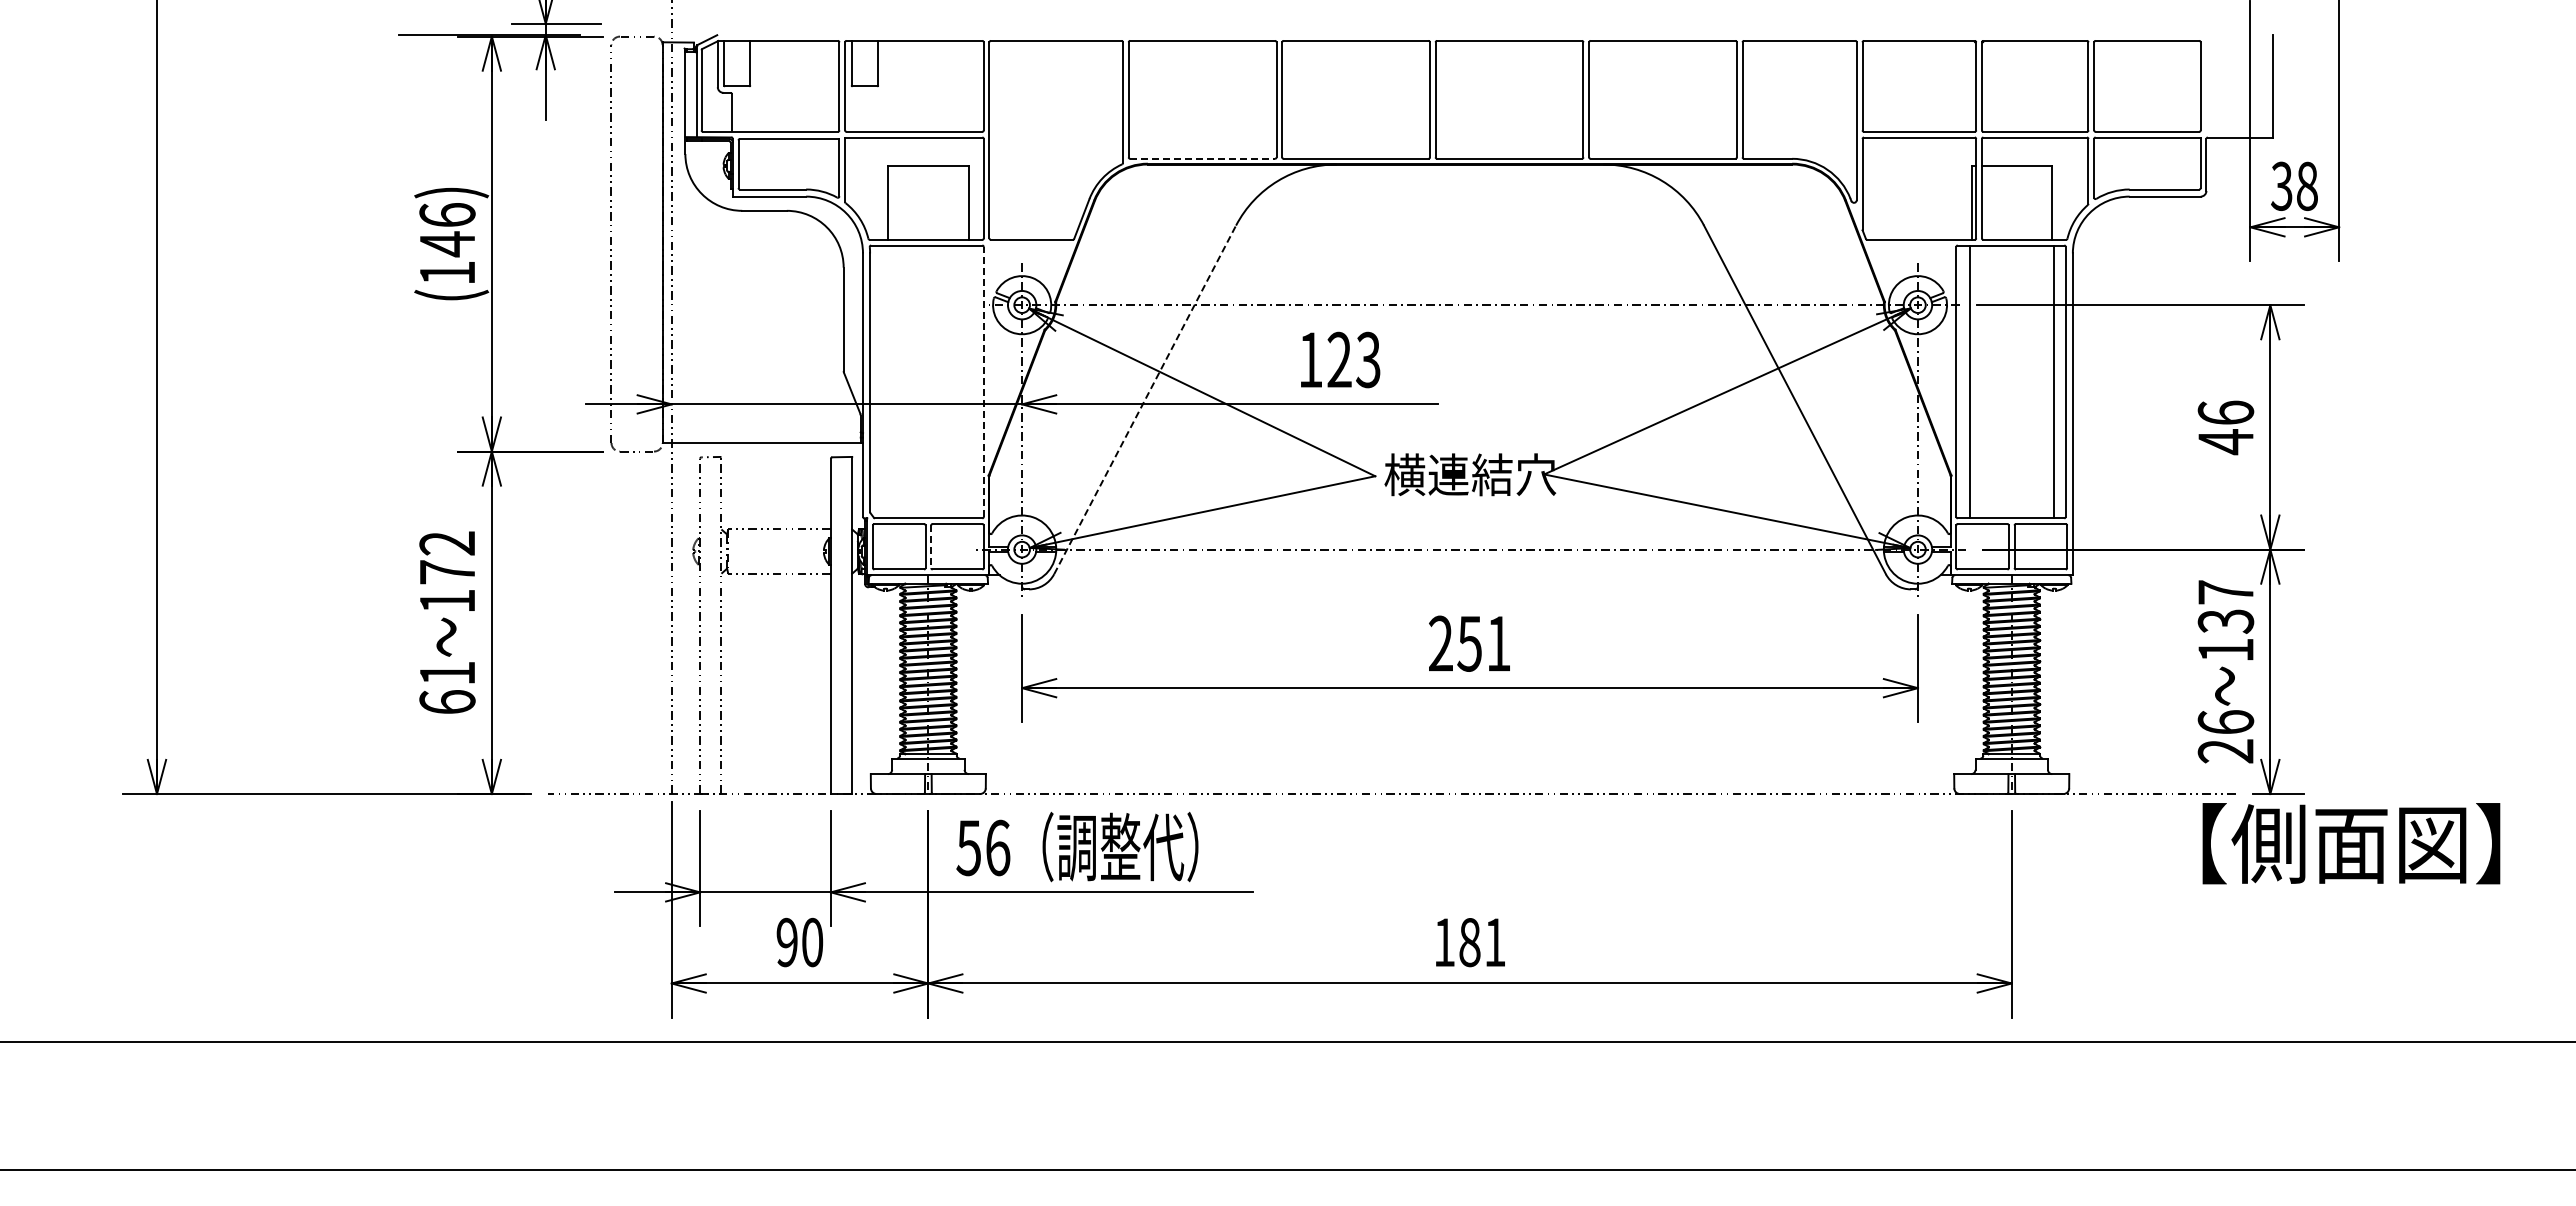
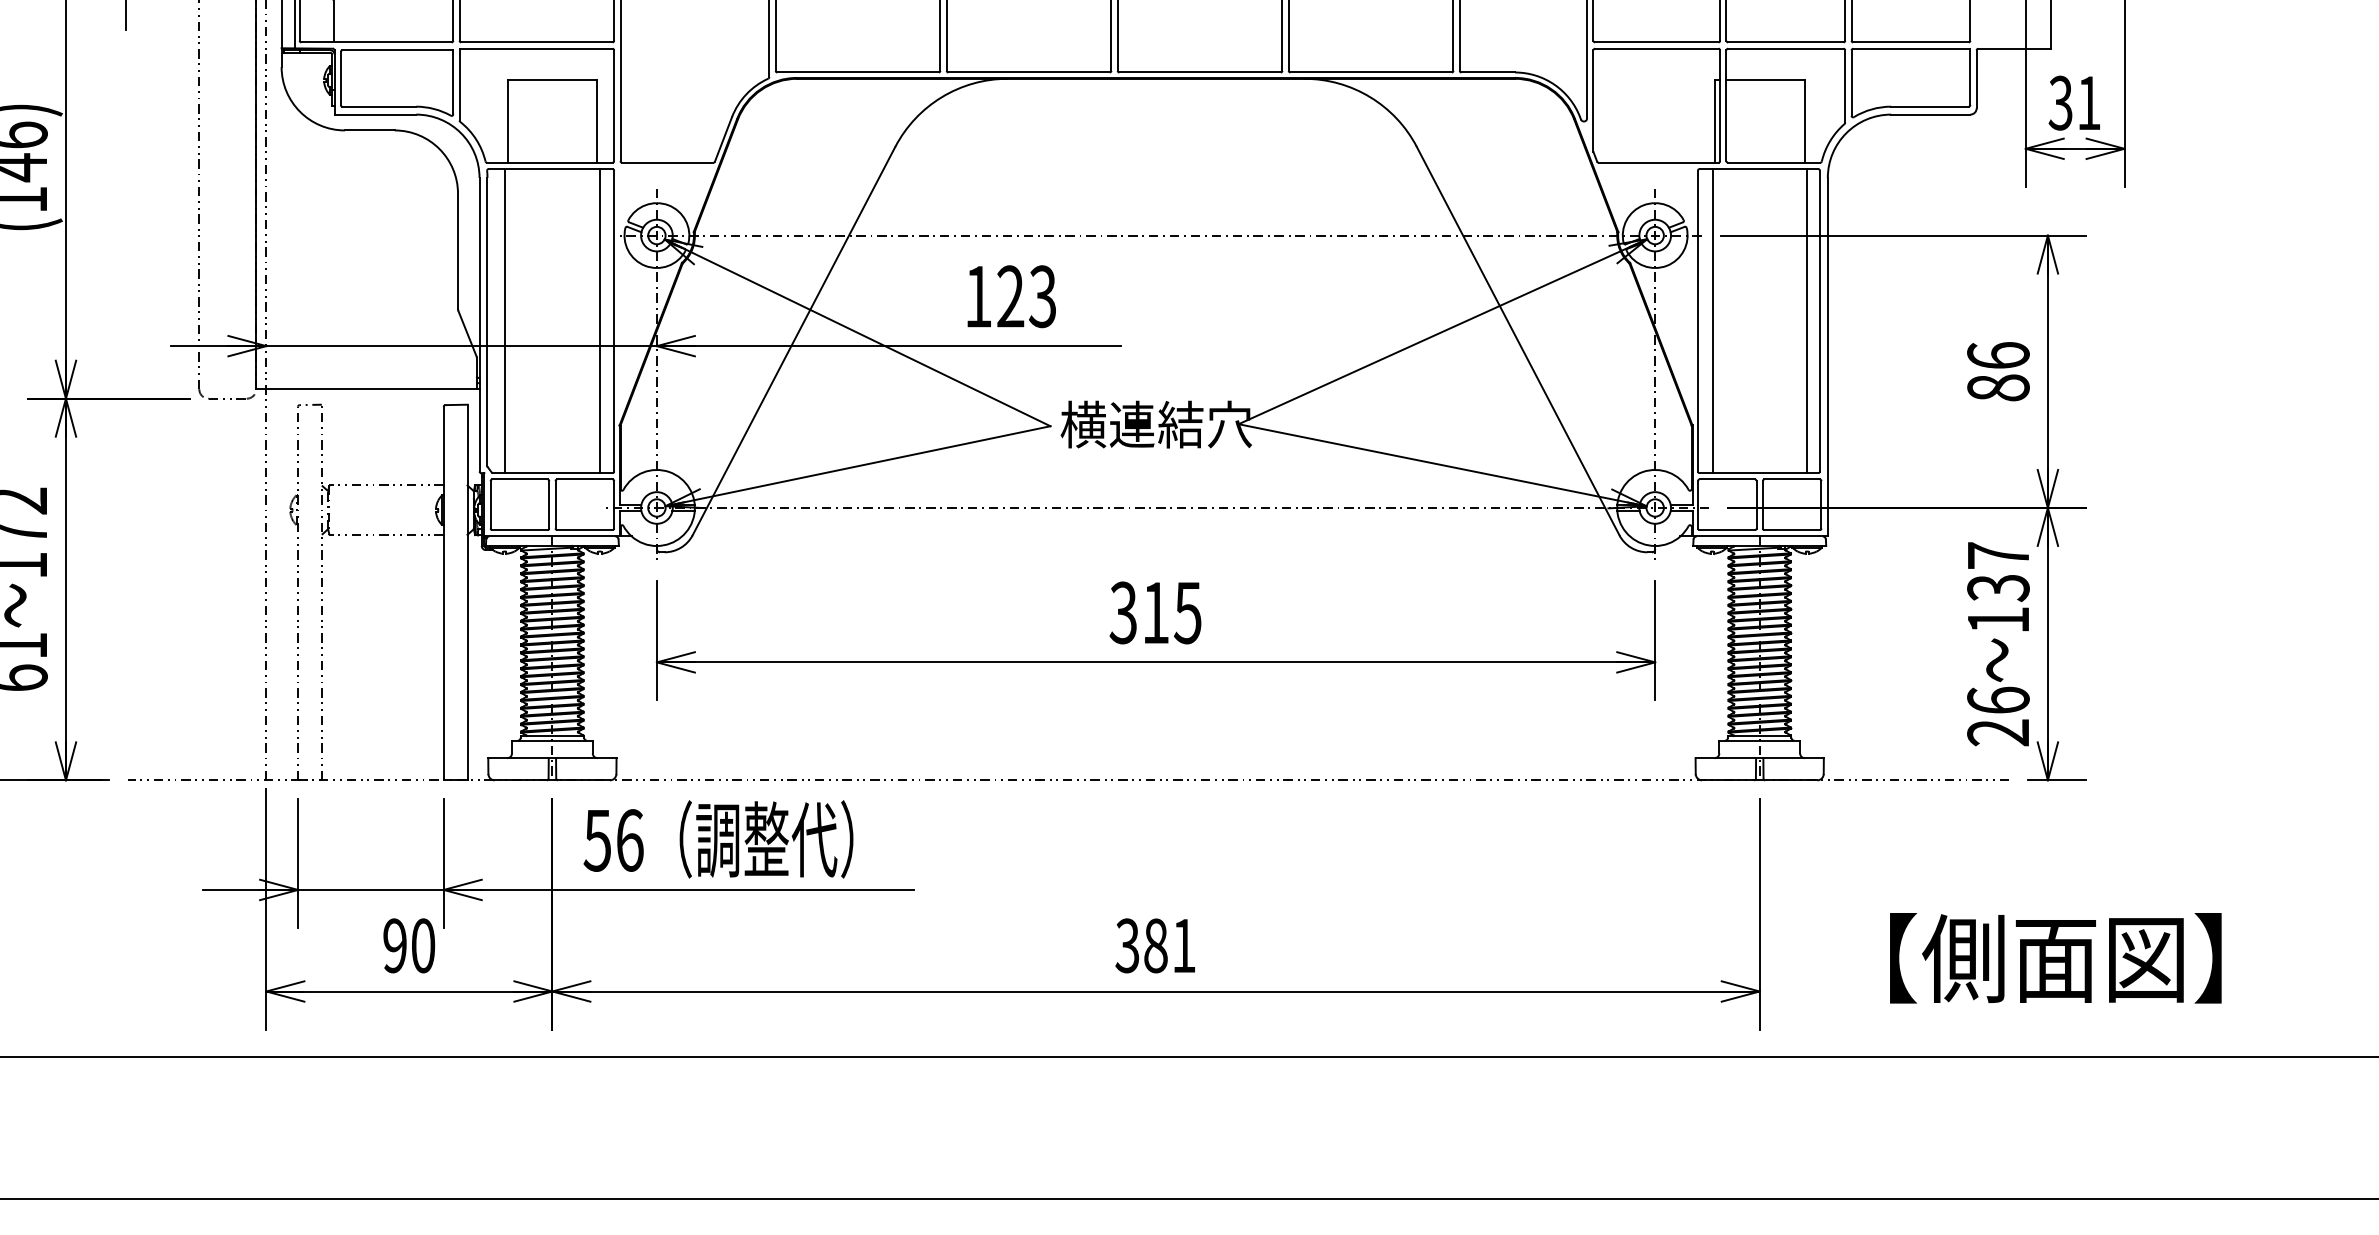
line: (1203, 158) -> (859, 72), dashed -> solid
text: (2307, 186) -> (2089, 103), 38 -> 31
line: (970, 381) -> (599, 320), added
line: (983, 381) -> (613, 320), dashed -> solid
line: (886, 382) -> (505, 321), added
line: (1145, 399) -> (794, 340), dashed -> solid
text: (2226, 442) -> (1999, 388), 46 -> 86
line: (931, 547) -> (555, 505), dashed -> solid
text: (1469, 643) -> (1155, 612), 251 -> 315
text: (2351, 843) -> (2055, 958), moved
text: (1443, 942) -> (1126, 945), 181 -> 381

